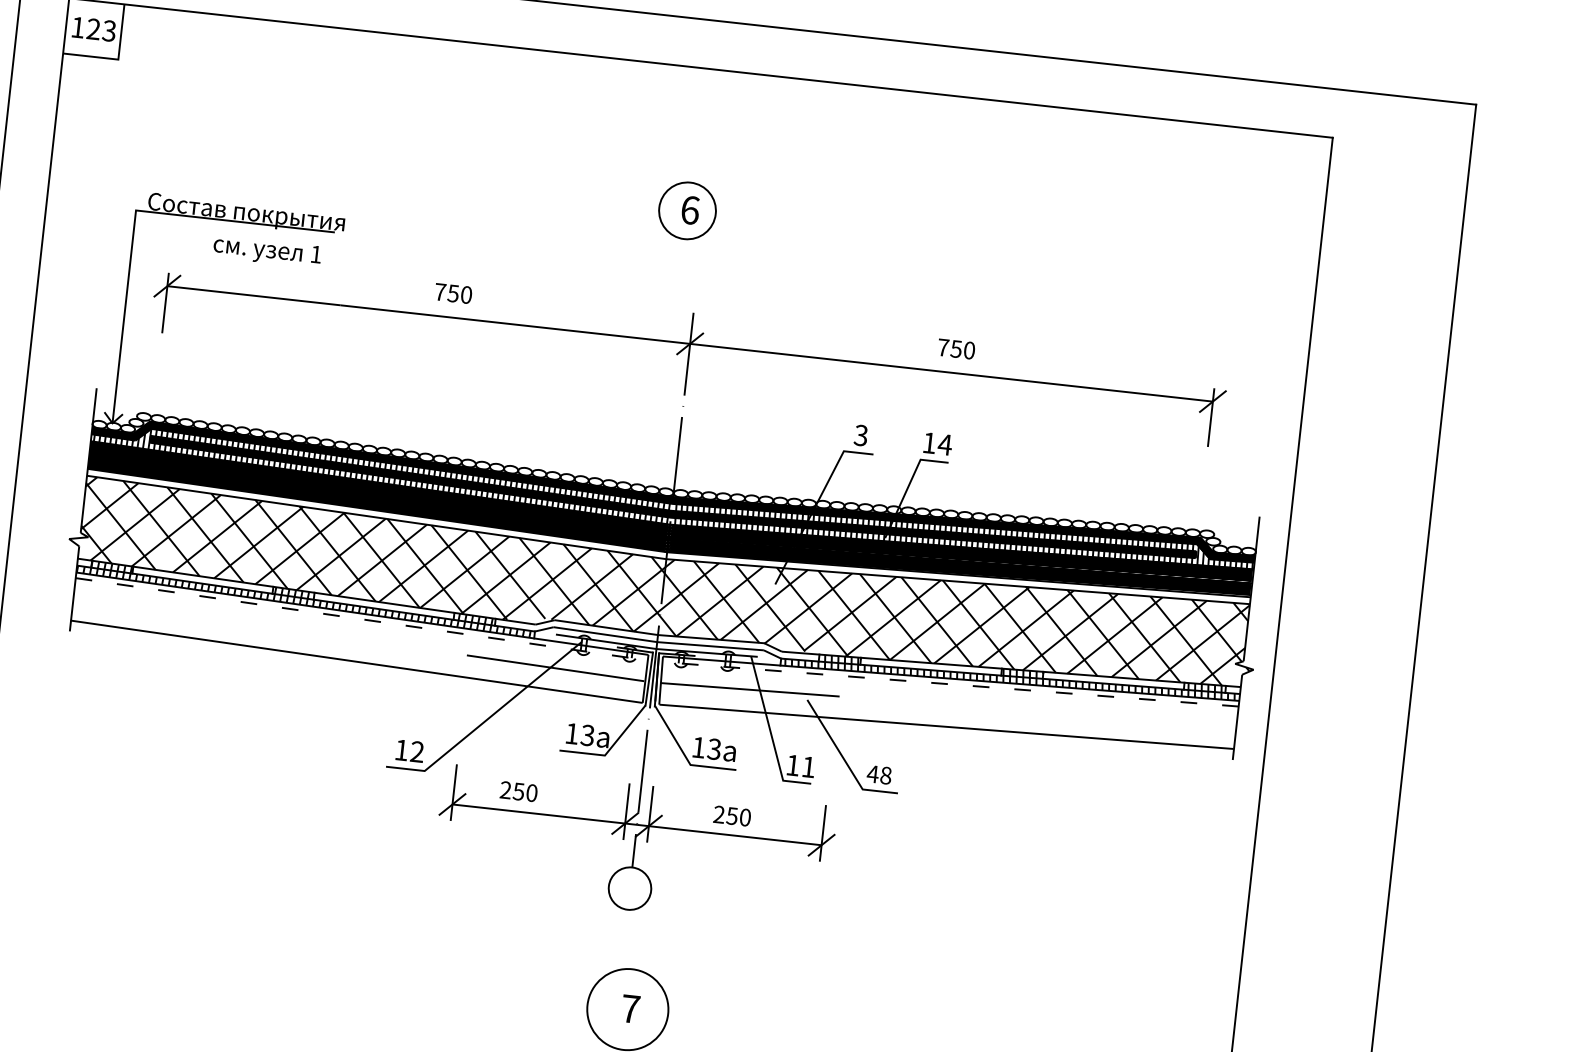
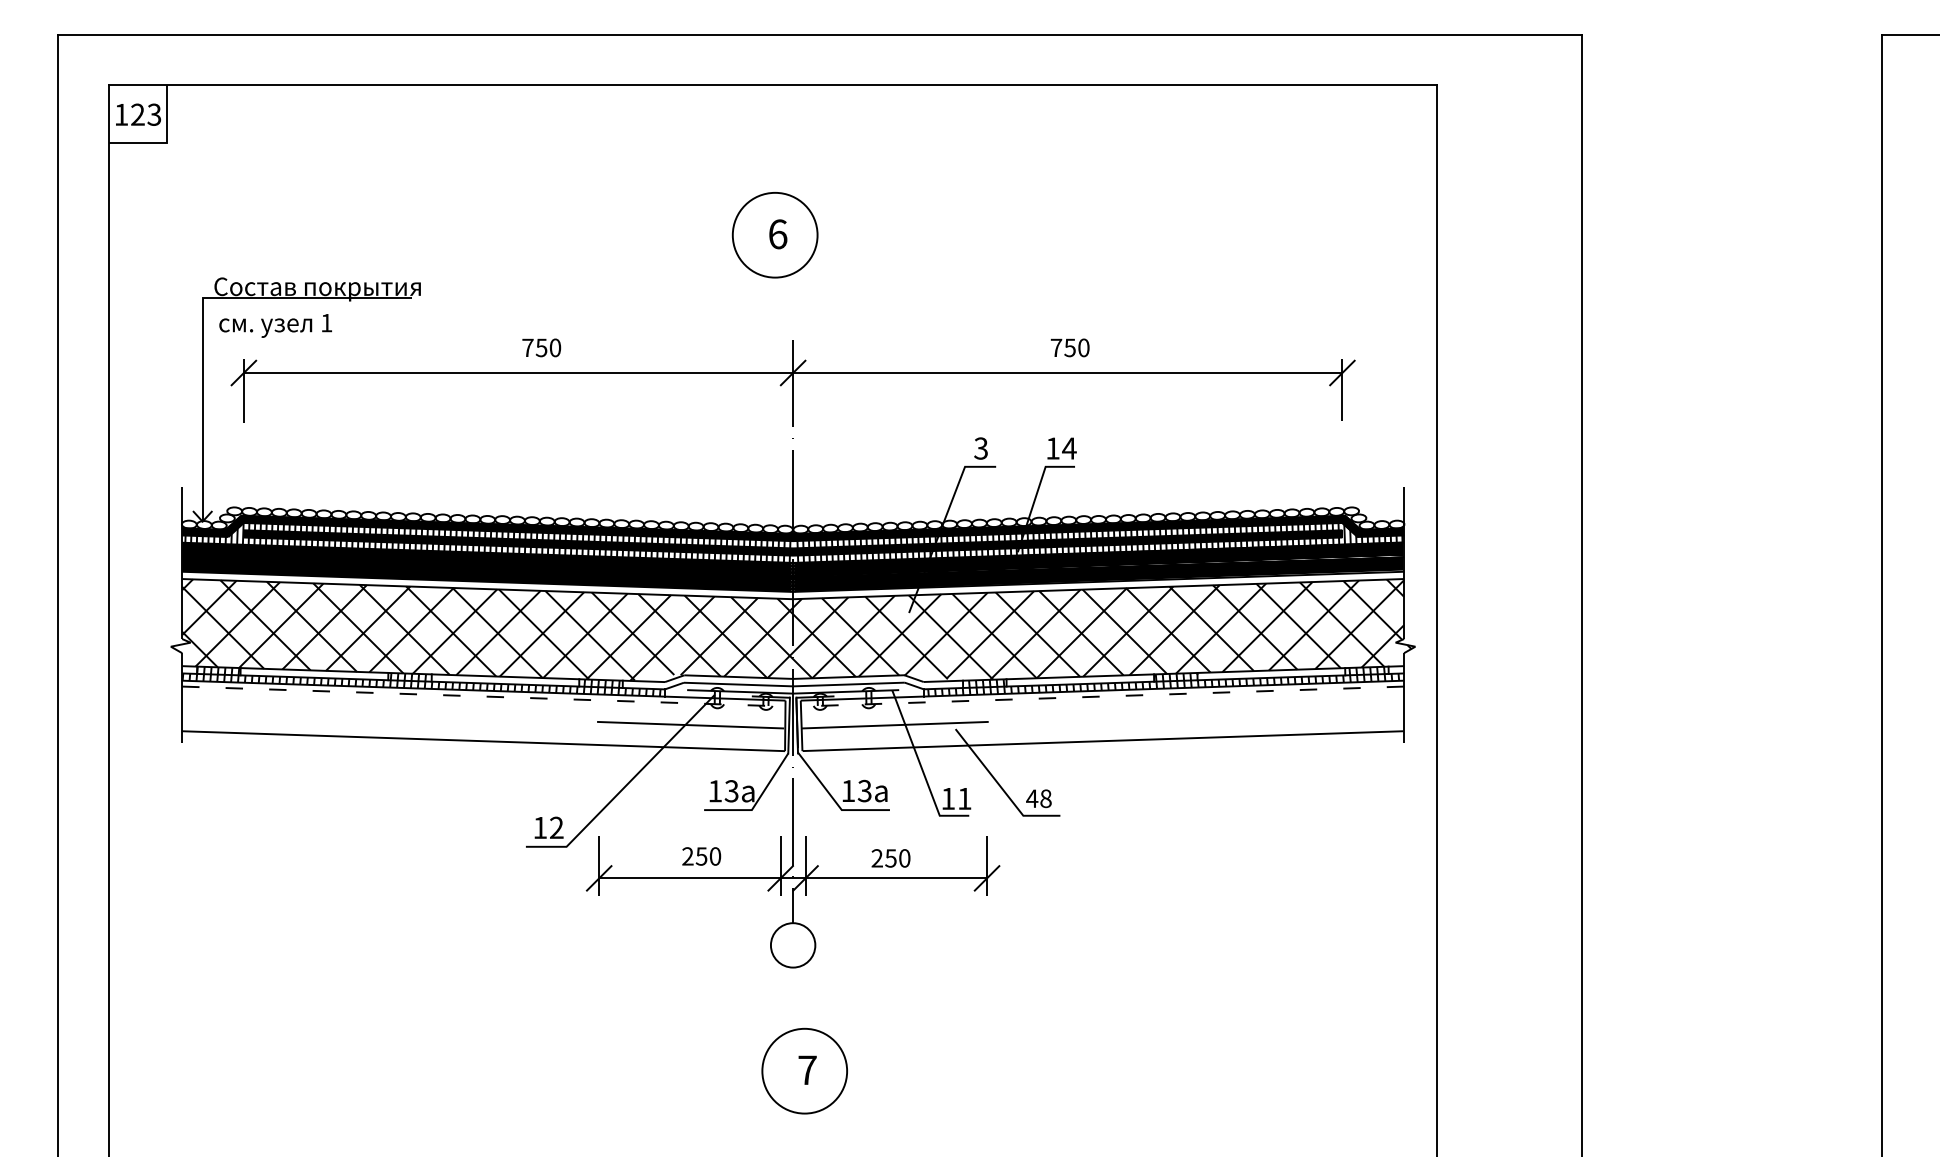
circle: (686, 210) -> (774, 234), size x1.43
text: (267, 251) -> (275, 325), moved
text: (518, 791) -> (701, 856), moved

